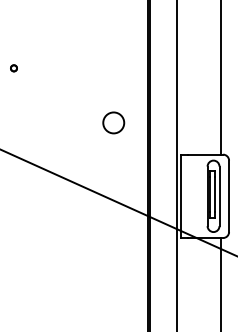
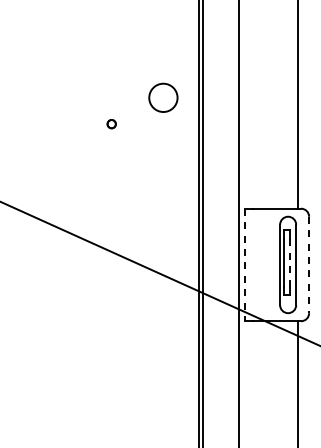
part: (13, 68) -> (111, 124), moved
circle: (113, 122) -> (163, 97), moved
line: (215, 194) -> (290, 262), solid -> dashed
line: (181, 196) -> (244, 265), solid -> dashed
line: (229, 196) -> (309, 265), solid -> dashed

